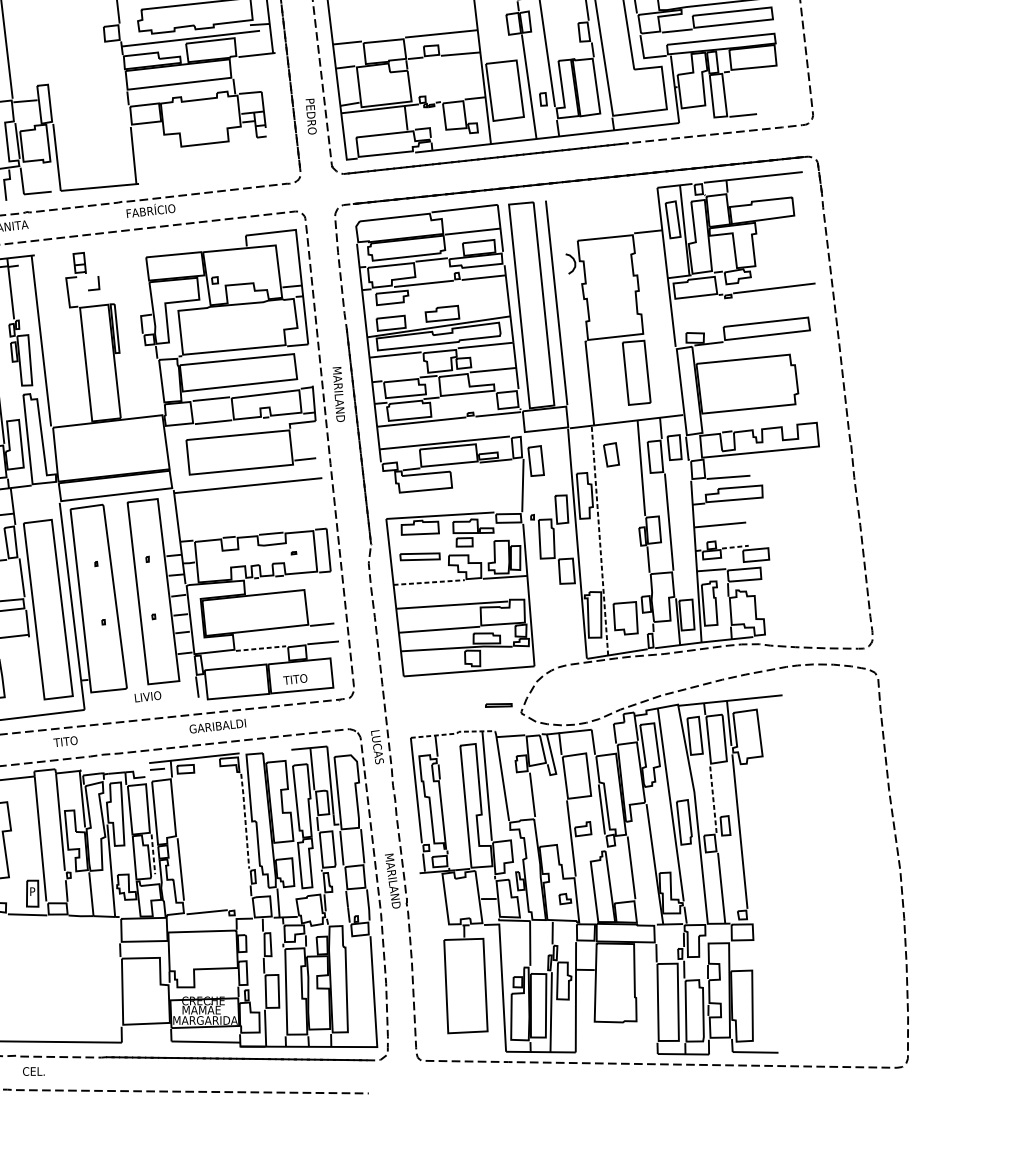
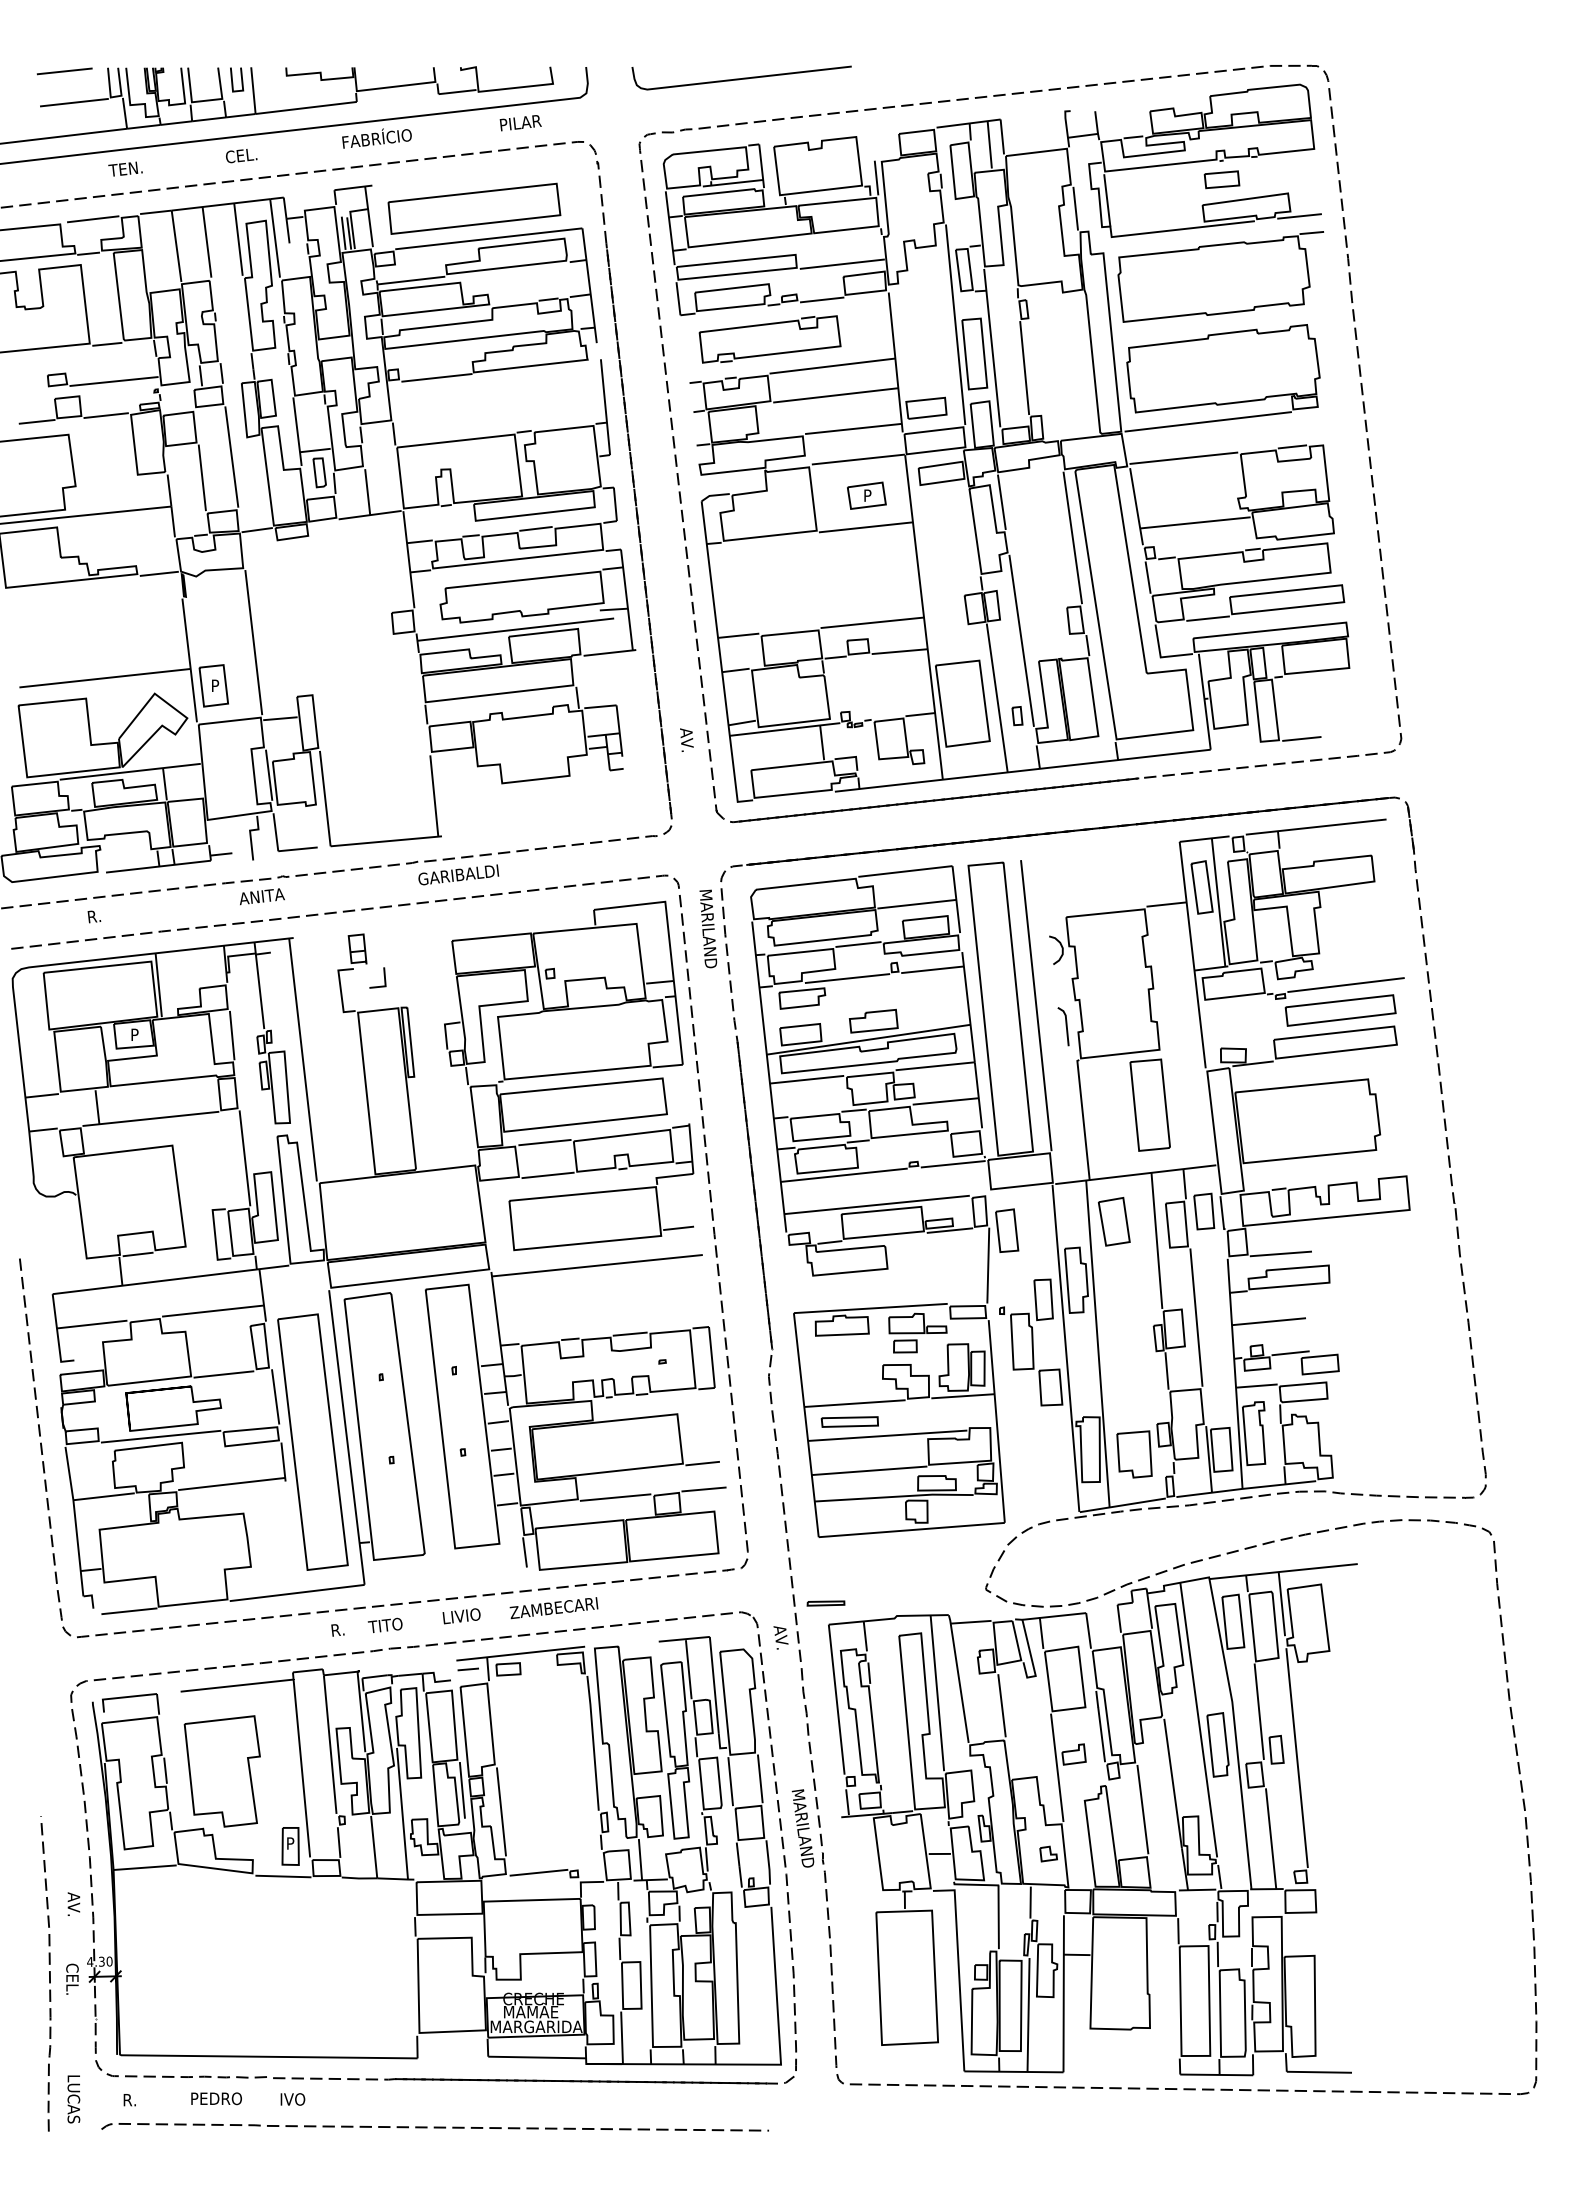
text: (310, 116) -> (686, 740), PEDRO -> AV.
text: (150, 210) -> (458, 874), FABRÍCIO -> GARIBALDI
part: (770, 306) -> (1340, 1010), added
line: (577, 317) -> (1065, 1026), added
text: (338, 394) -> (708, 928), moved
part: (611, 454) -> (1114, 1221), size x1.43
line: (599, 541) -> (1097, 1344), dashed -> solid
line: (735, 547) -> (1291, 1353), dashed -> solid
part: (419, 556) -> (849, 1421), moved
line: (428, 582) -> (854, 1403), dashed -> solid
line: (260, 648) -> (615, 1497), dashed -> solid
text: (294, 678) -> (384, 1624), moved
text: (147, 697) -> (461, 1616), moved
part: (498, 705) -> (825, 1603), moved
text: (217, 726) -> (553, 1608), GARIBALDI -> ZAMBECARI
line: (454, 733) -> (890, 1618), dashed -> solid
text: (65, 741) -> (337, 1629), TITO -> R.
text: (377, 746) -> (781, 1637), LUCAS -> AV.
line: (713, 798) -> (1259, 1711), dashed -> solid
line: (245, 821) -> (593, 1743), dashed -> solid
line: (153, 854) -> (462, 1790), dashed -> solid
text: (33, 1071) -> (291, 2099), CEL. -> IVO

